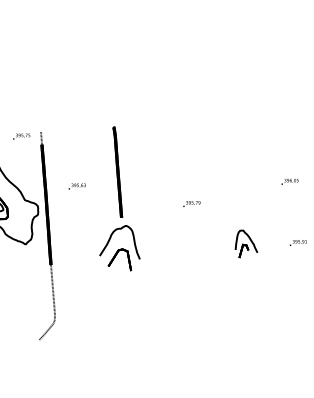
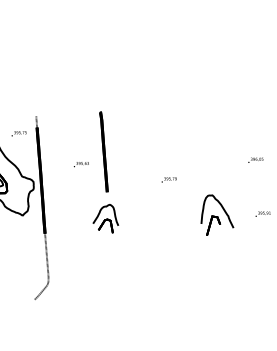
text: (21, 136) -> (19, 133), moved
text: (76, 186) -> (80, 164), moved
part: (246, 243) -> (217, 214), size x1.67
part: (119, 247) -> (105, 218), size x0.71

